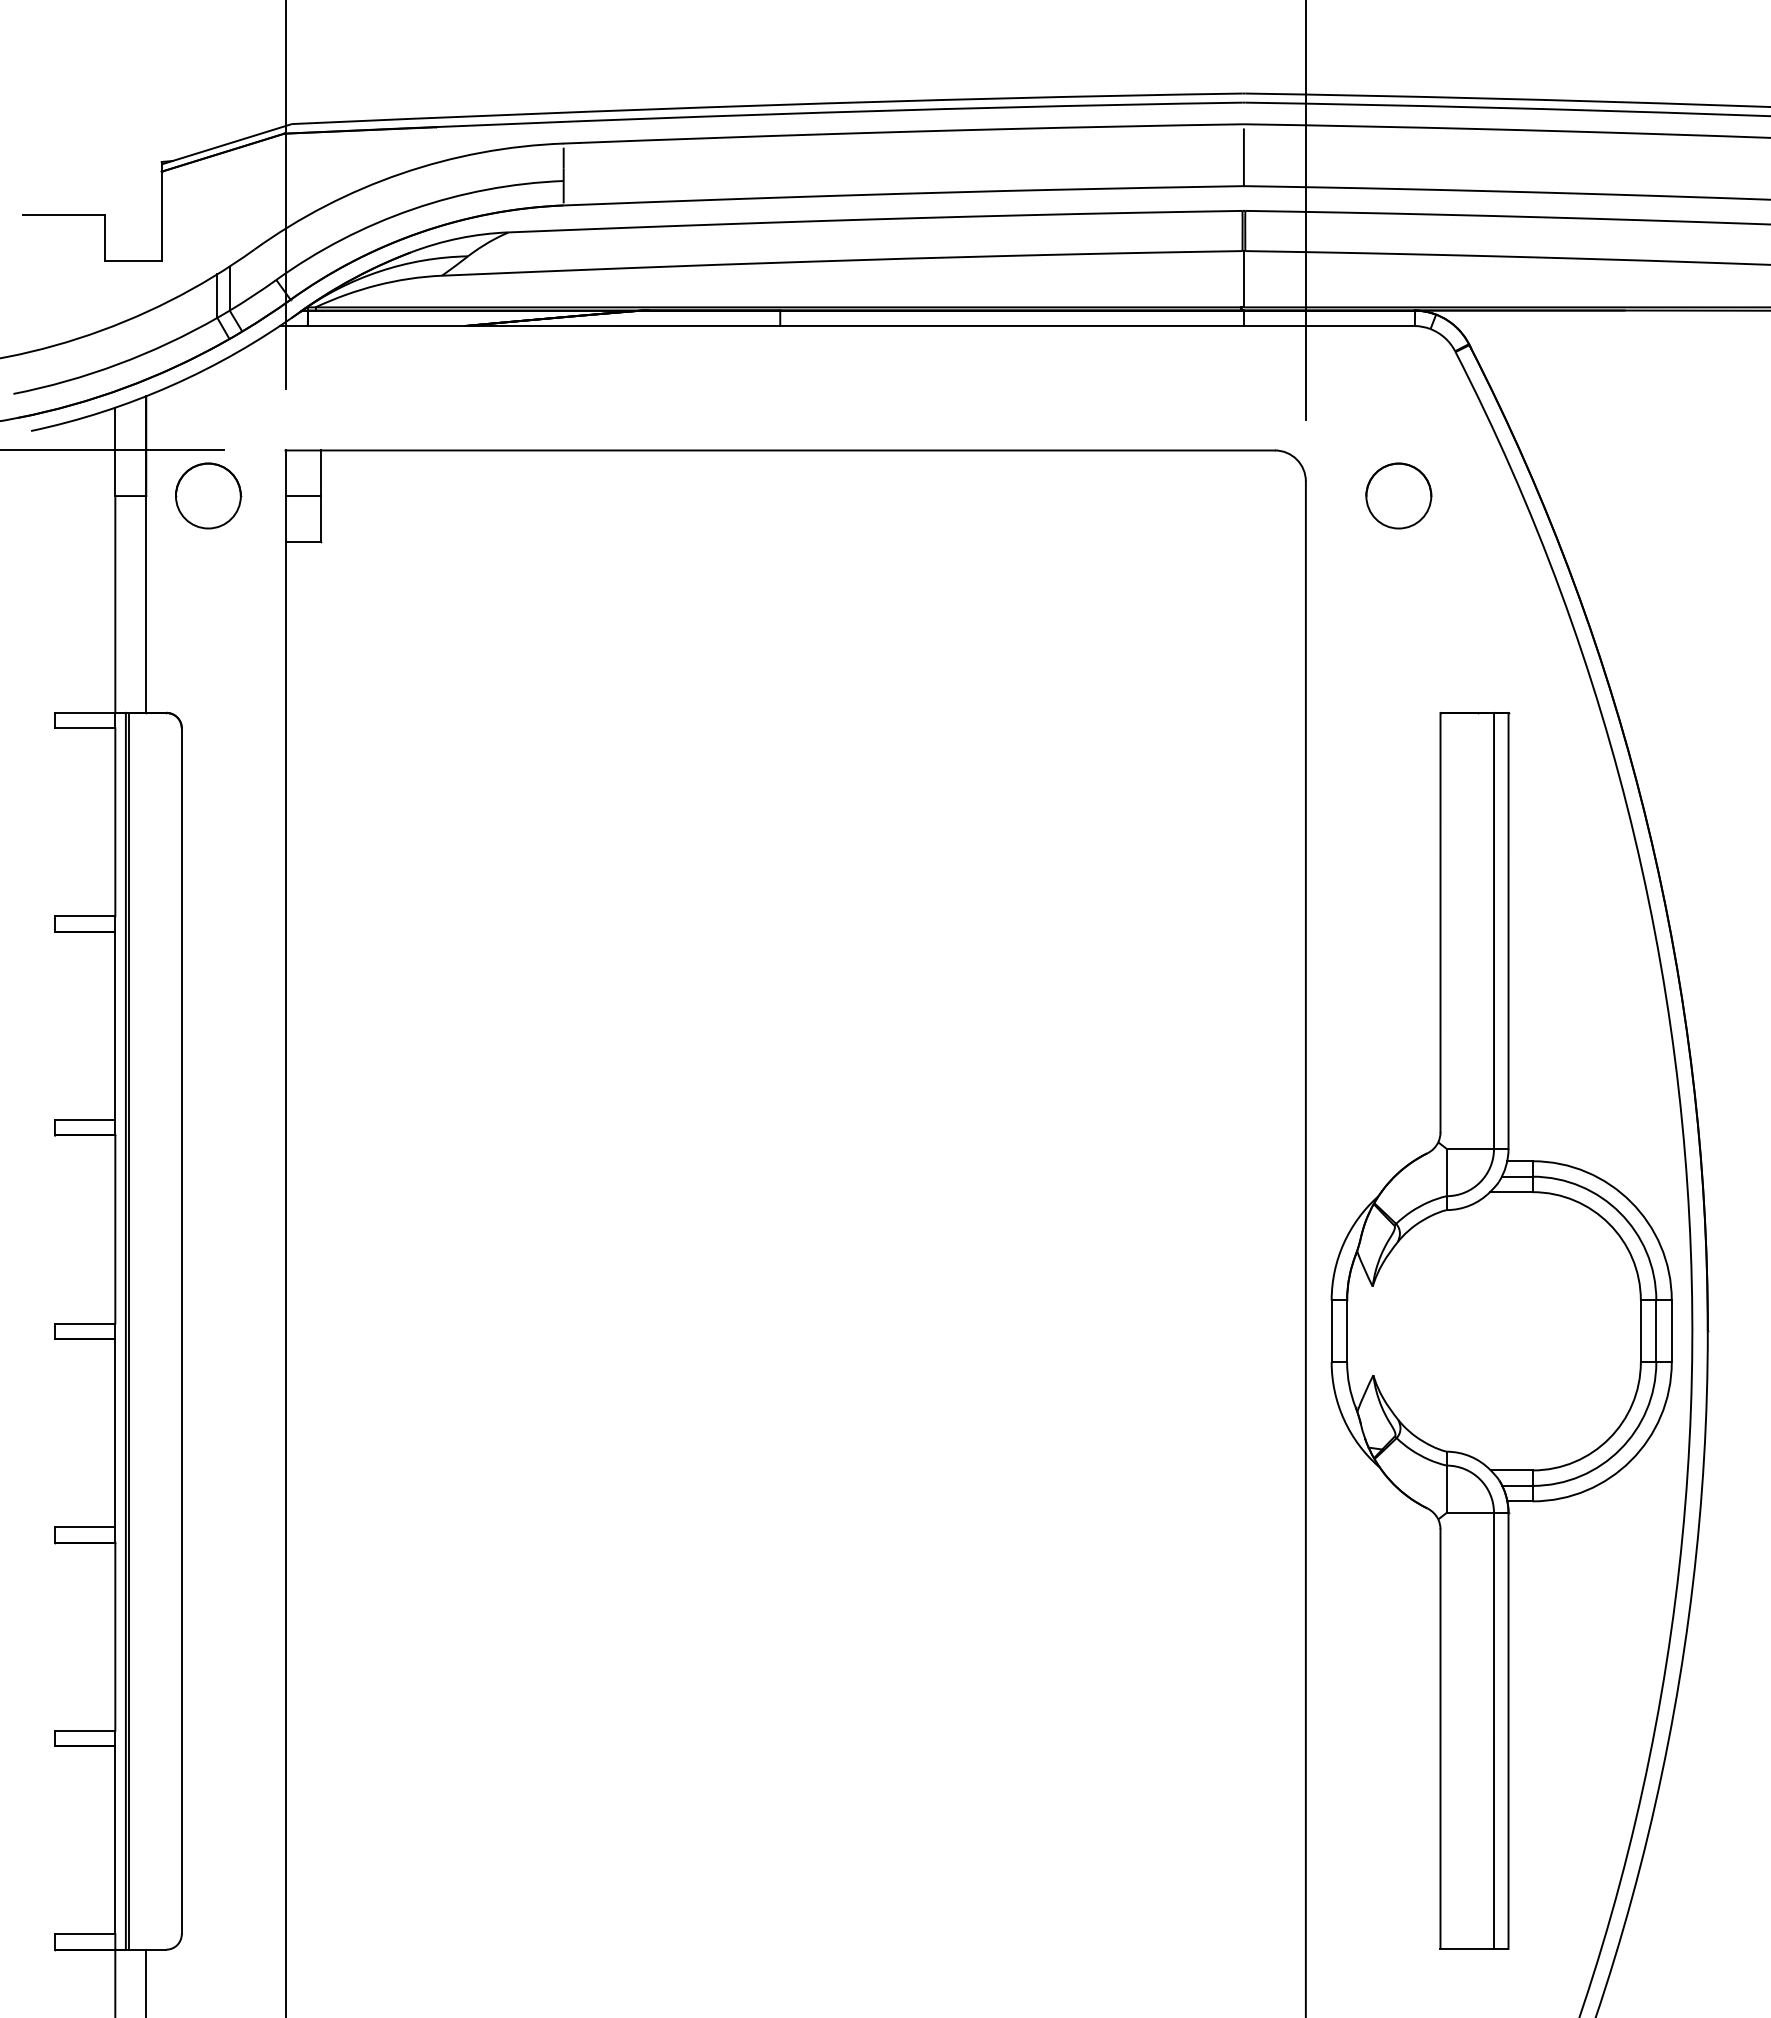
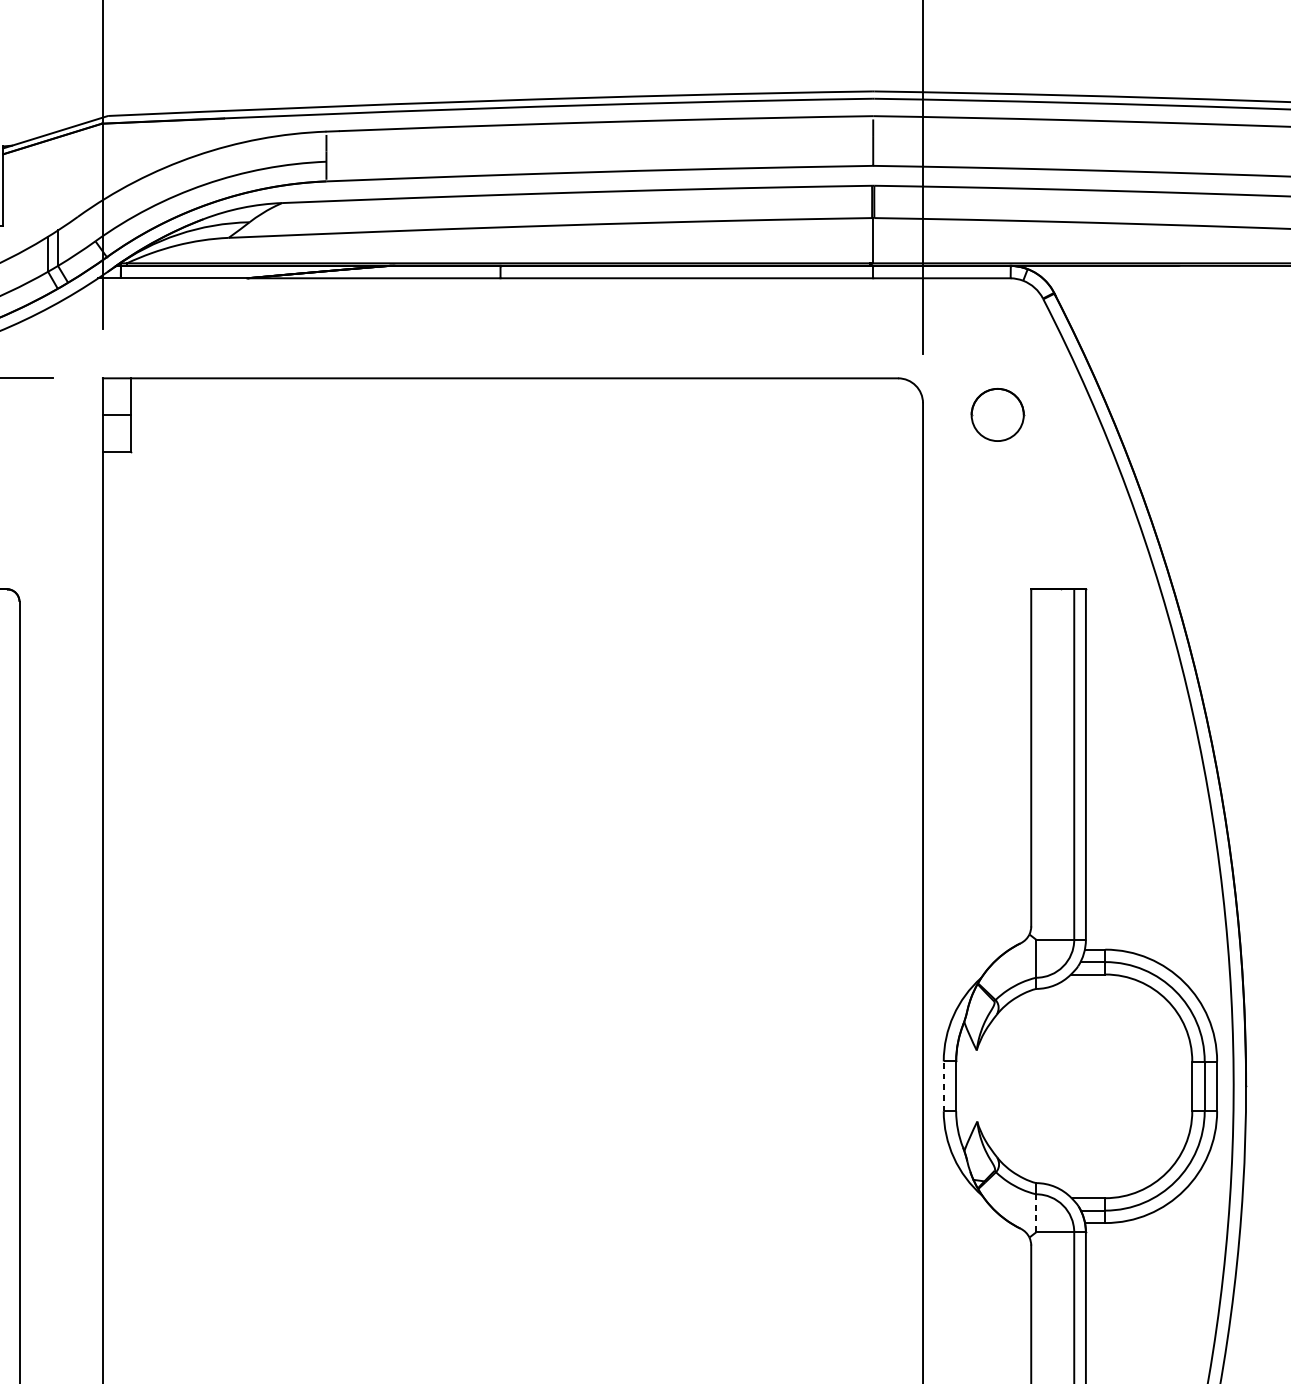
part: (208, 495) -> (40, 414), removed
line: (1331, 1331) -> (943, 1086), solid -> dashed
line: (1446, 1489) -> (1036, 1213), solid -> dashed

